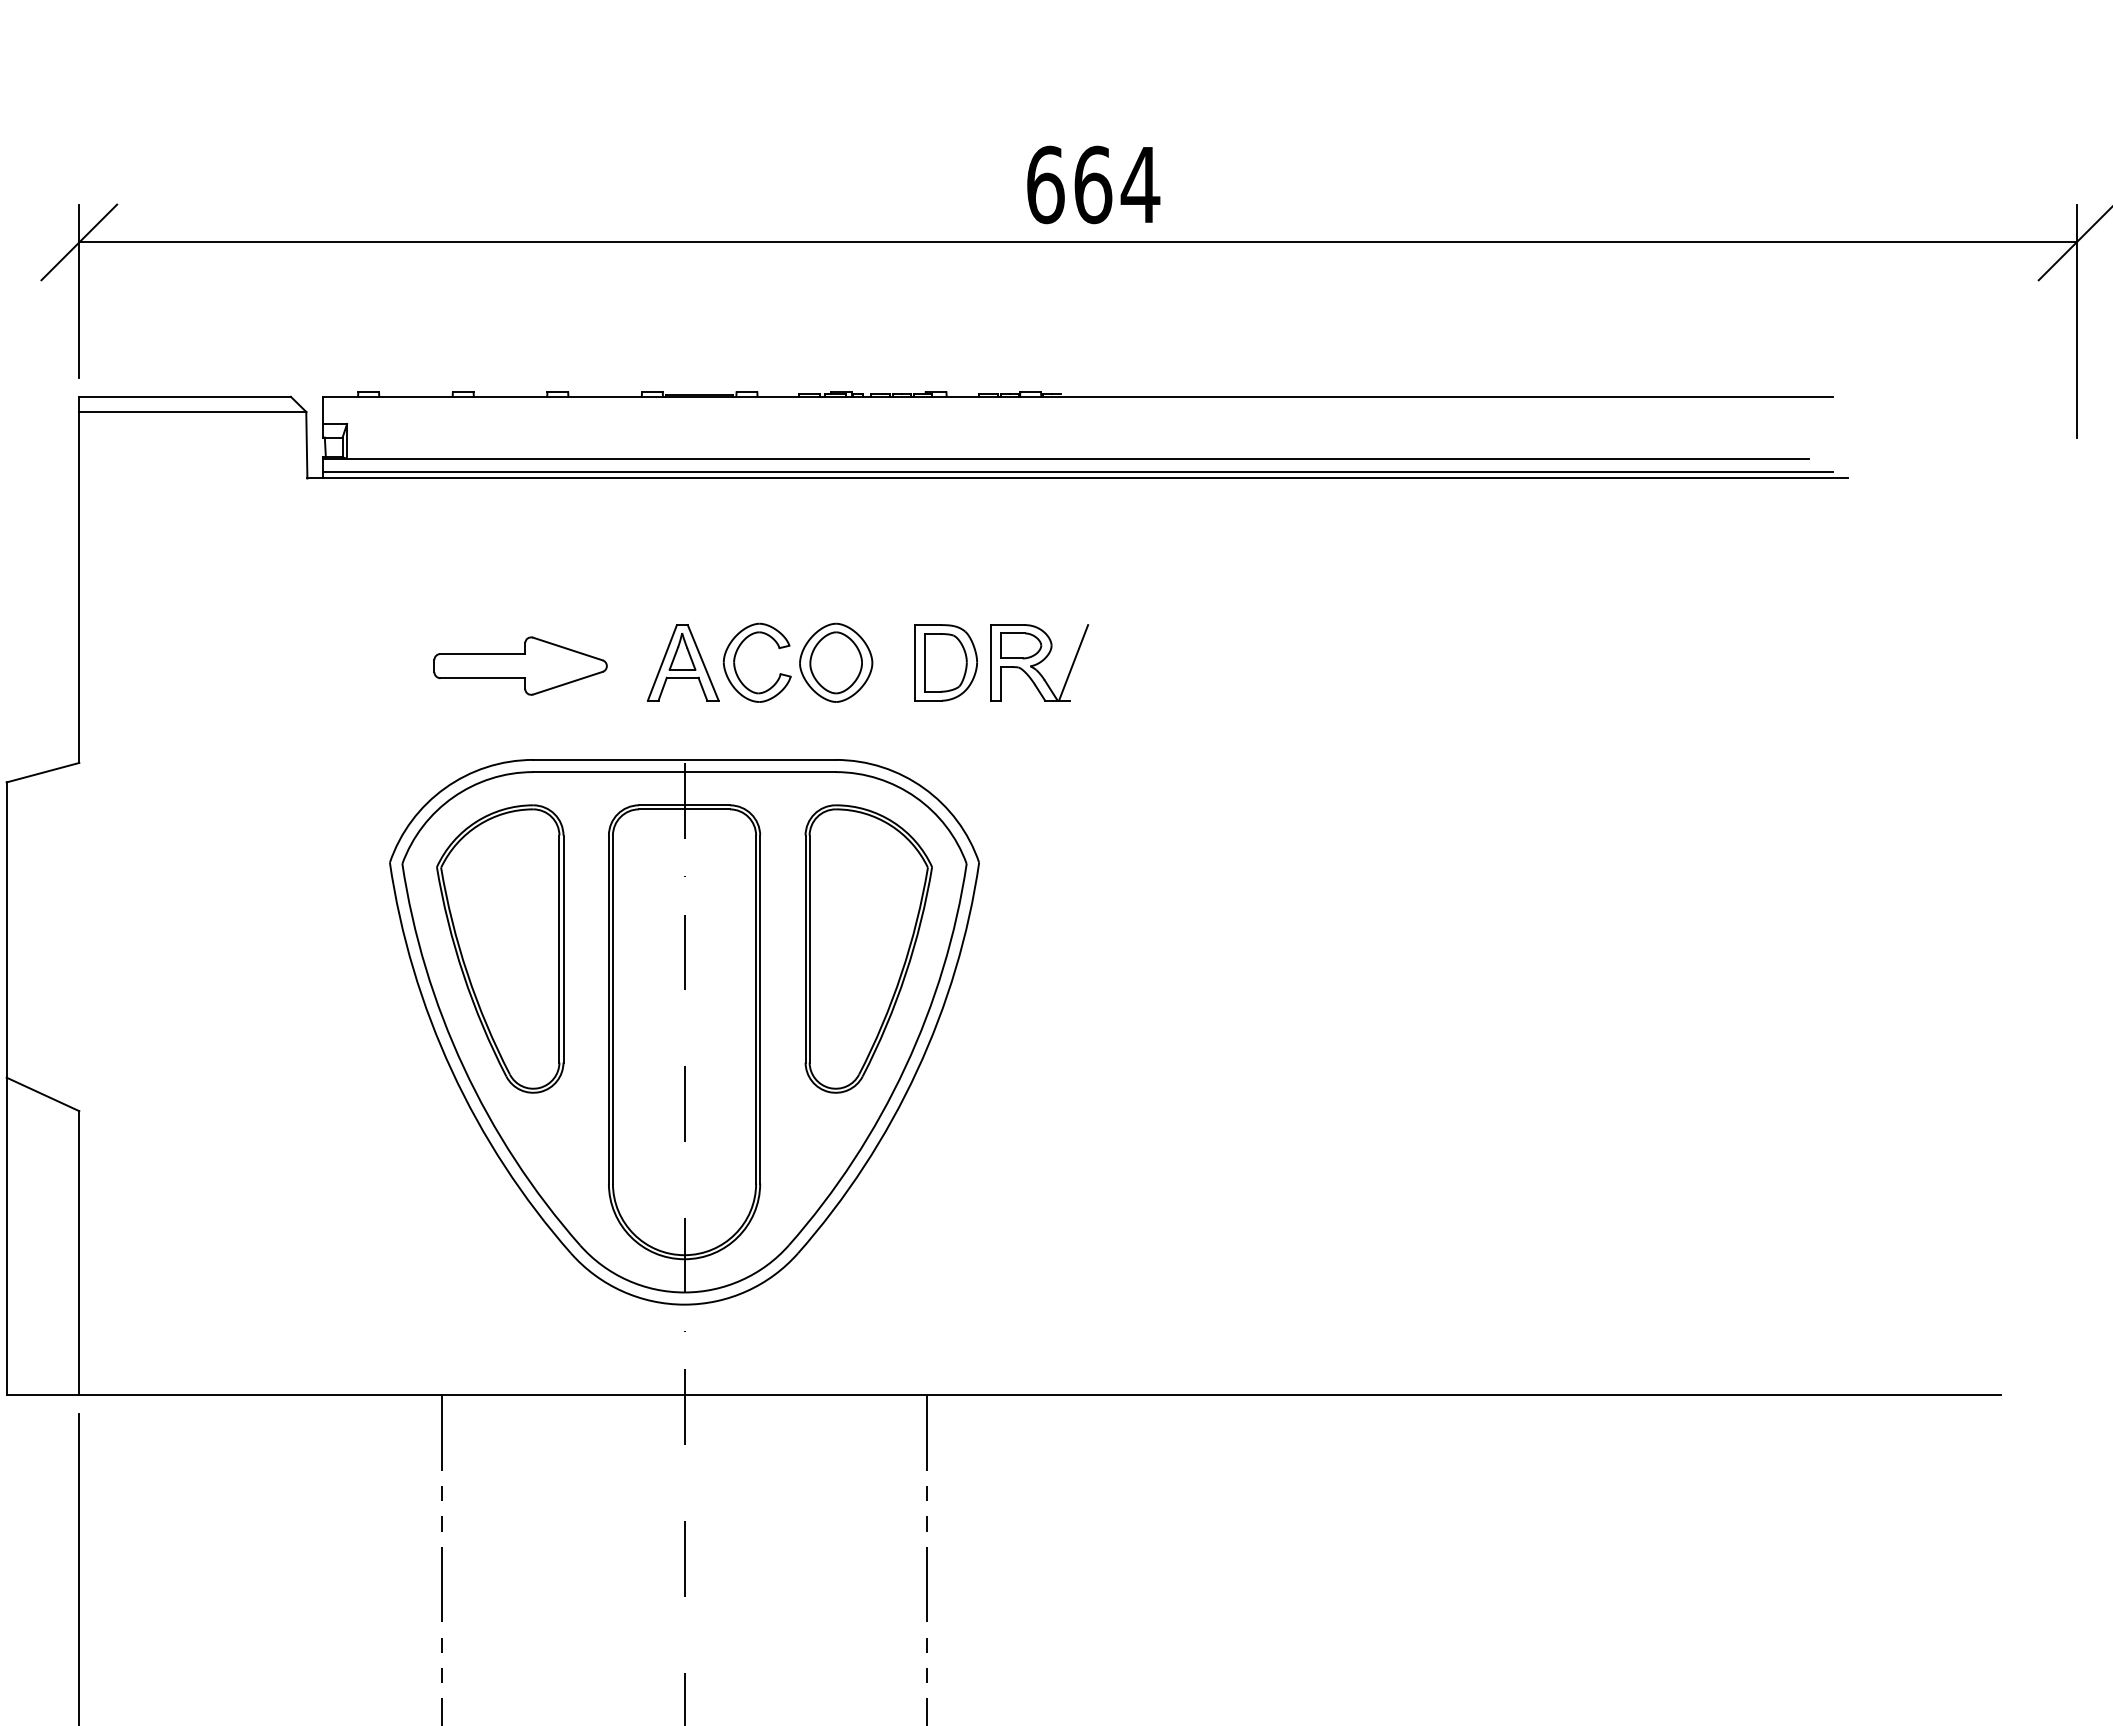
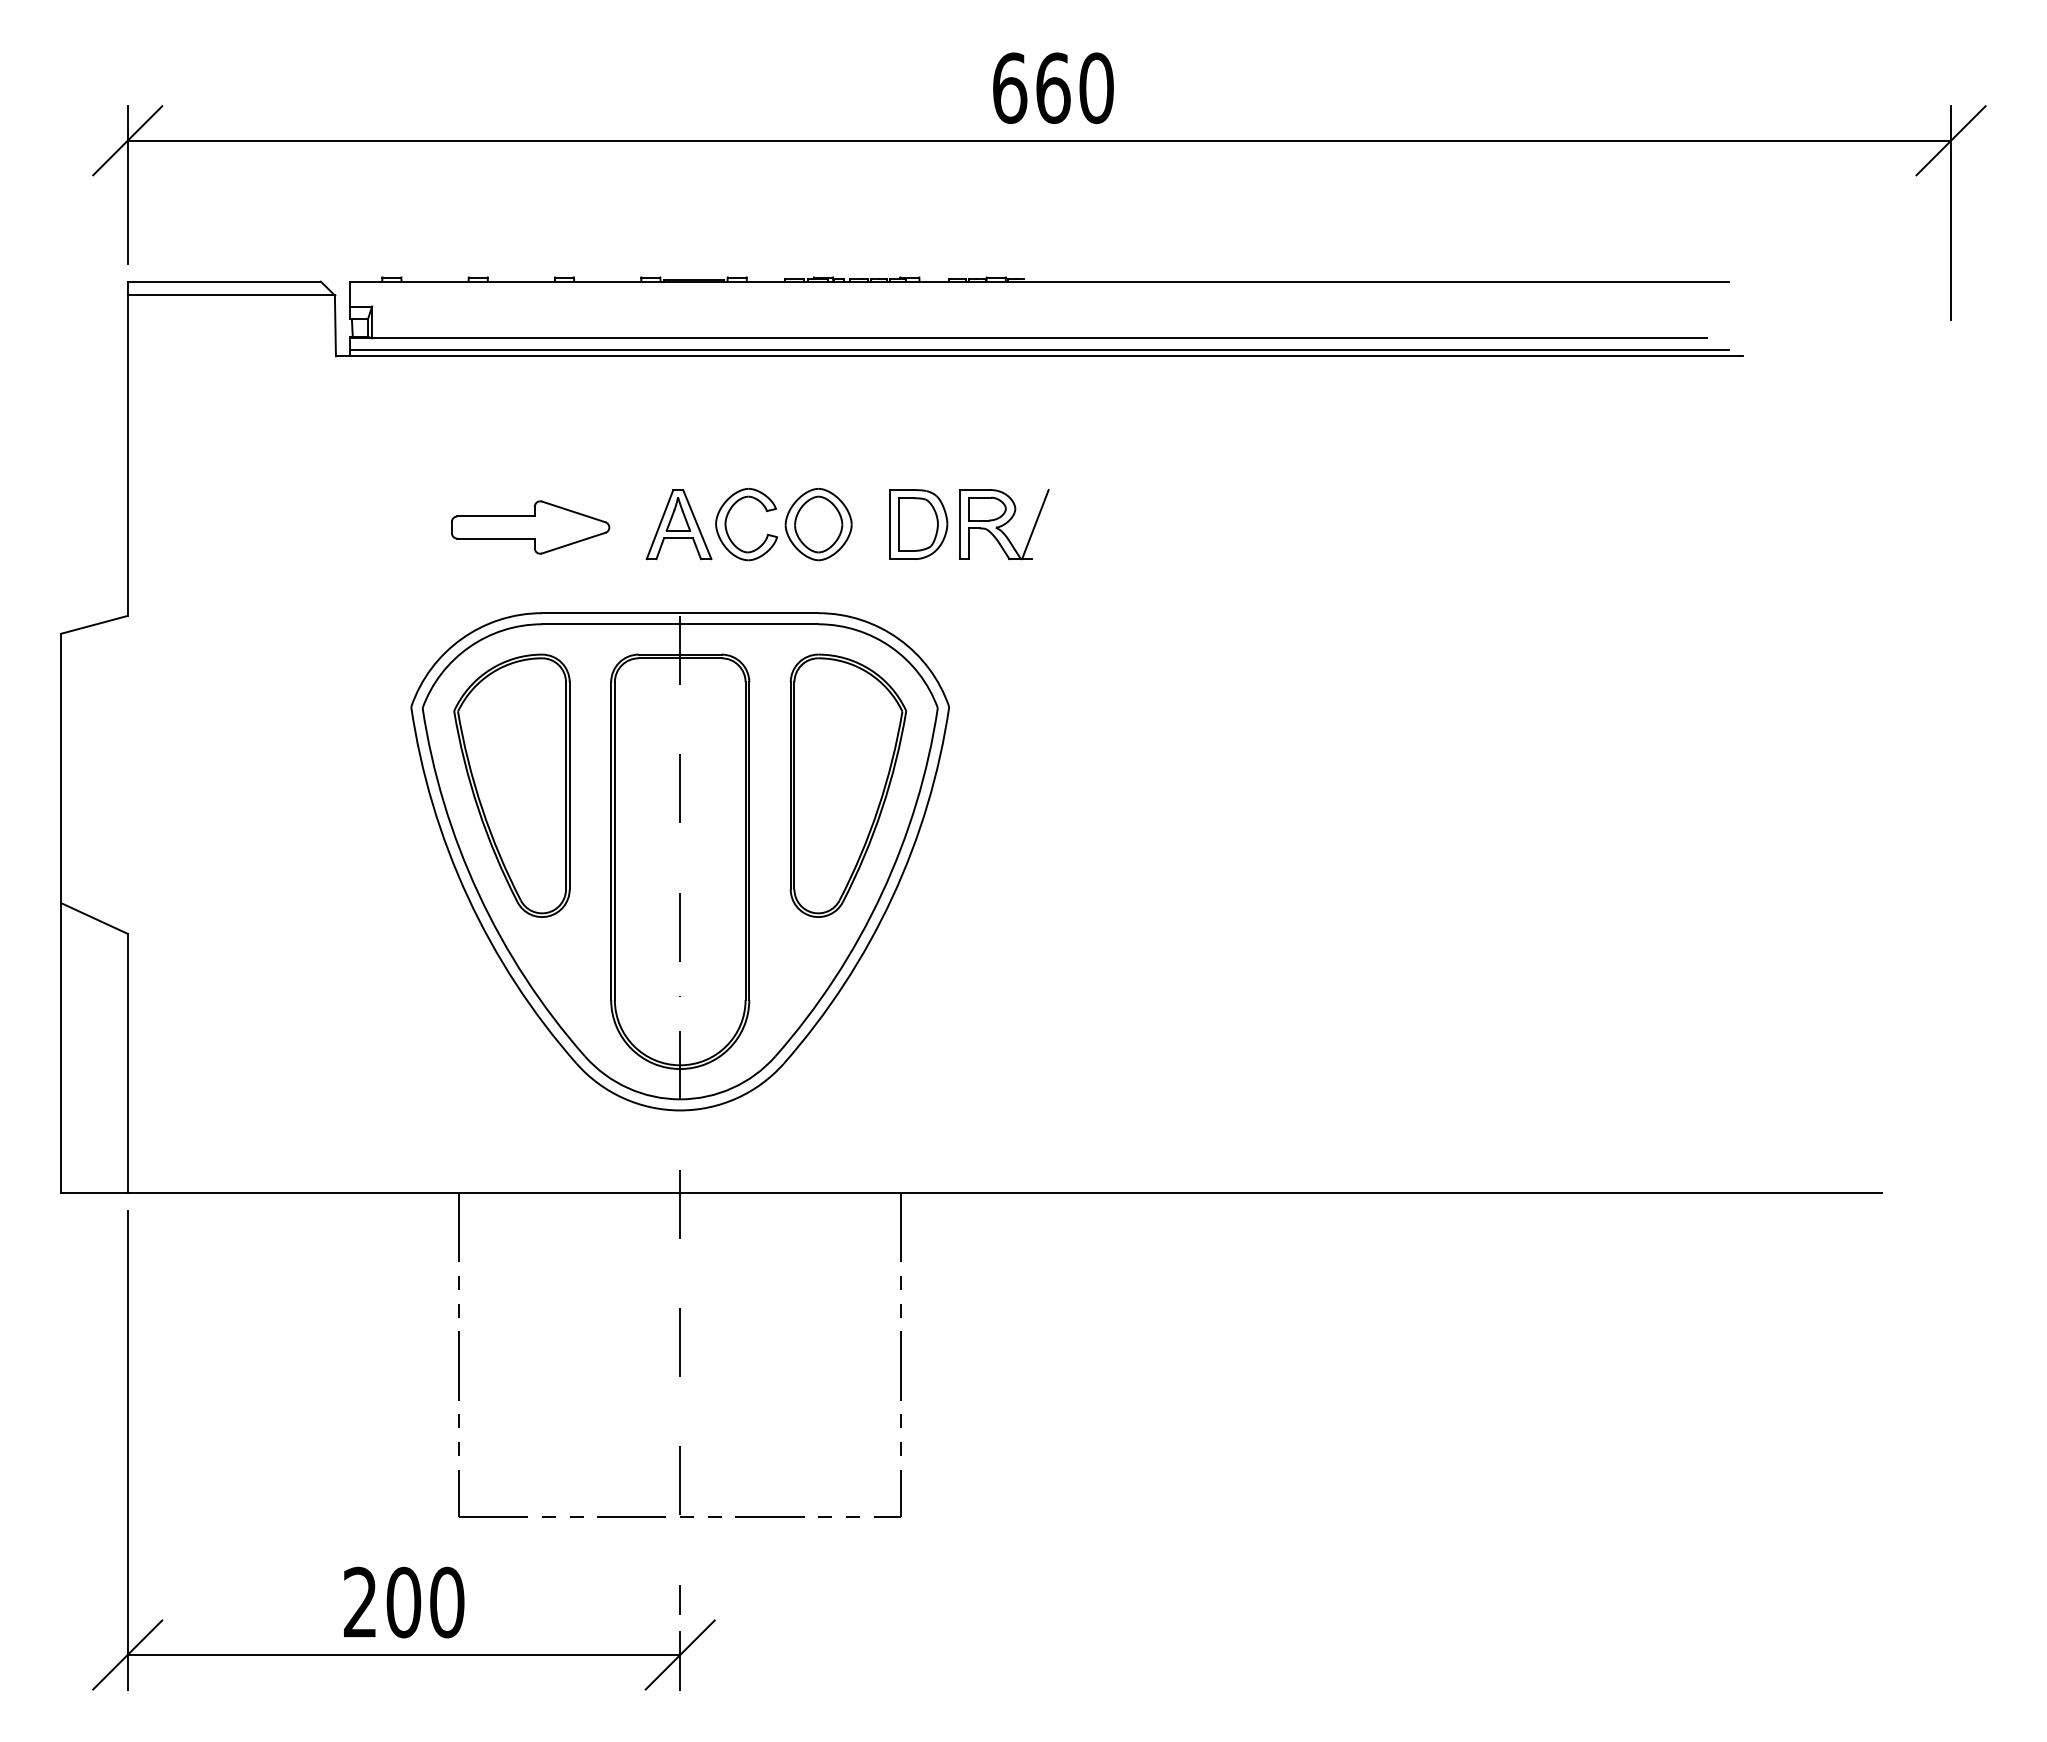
text: (1140, 185) -> (1096, 88), 664 -> 660

